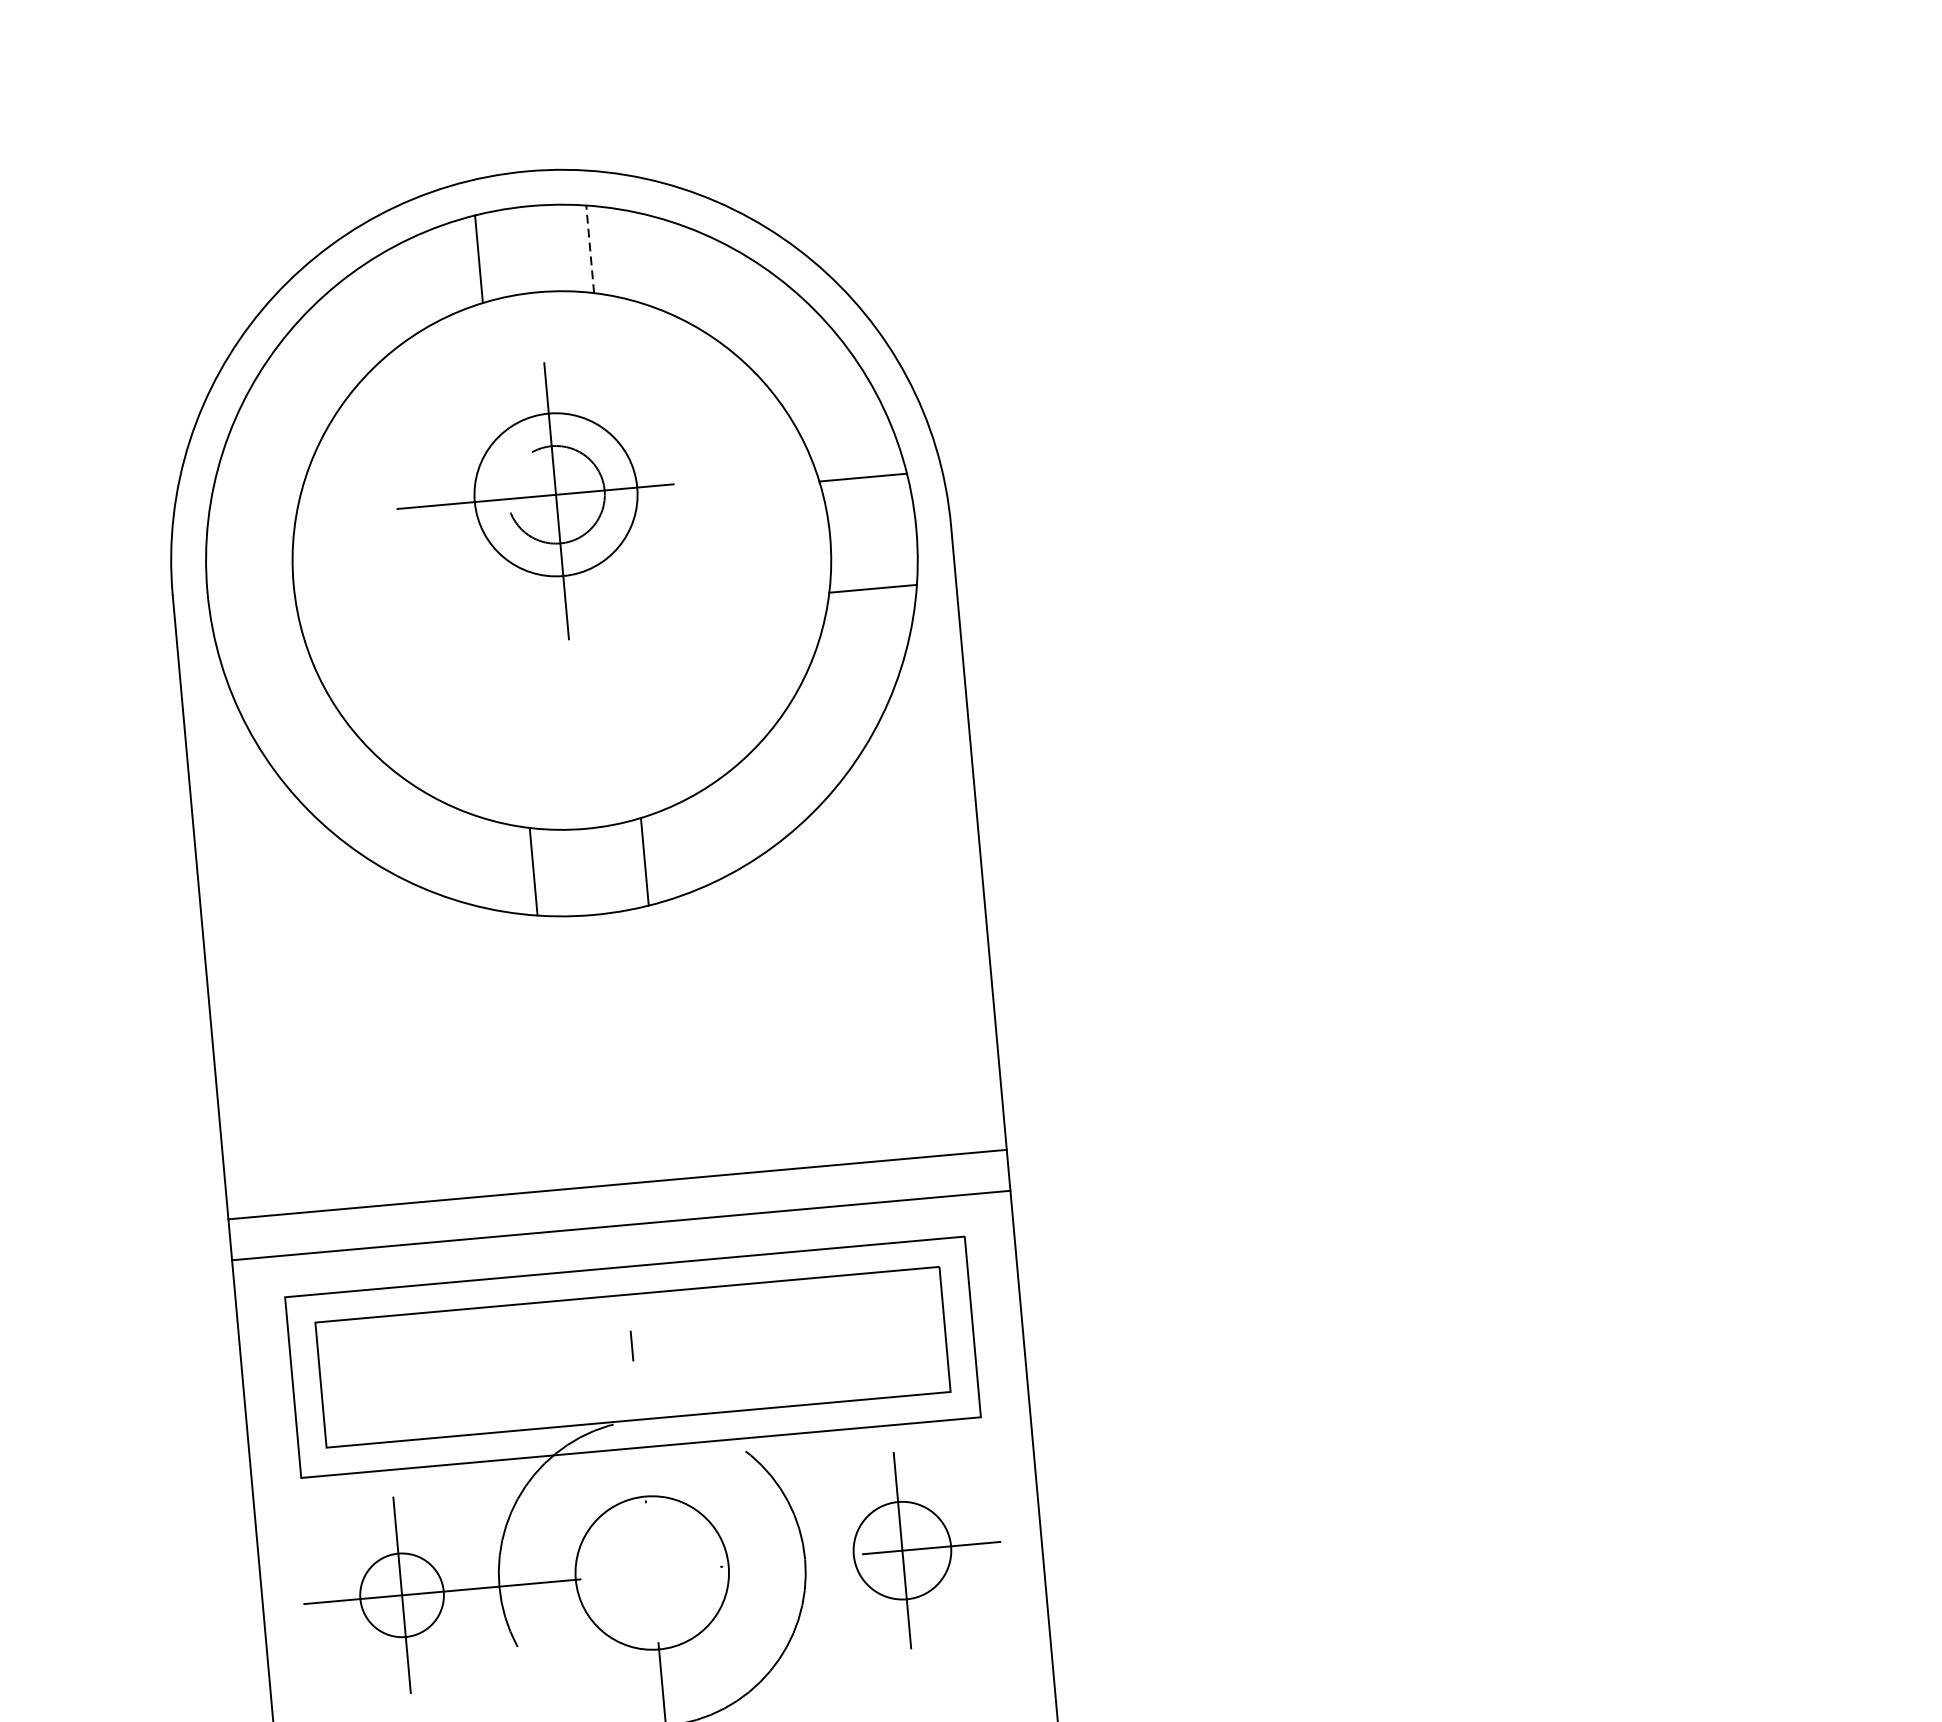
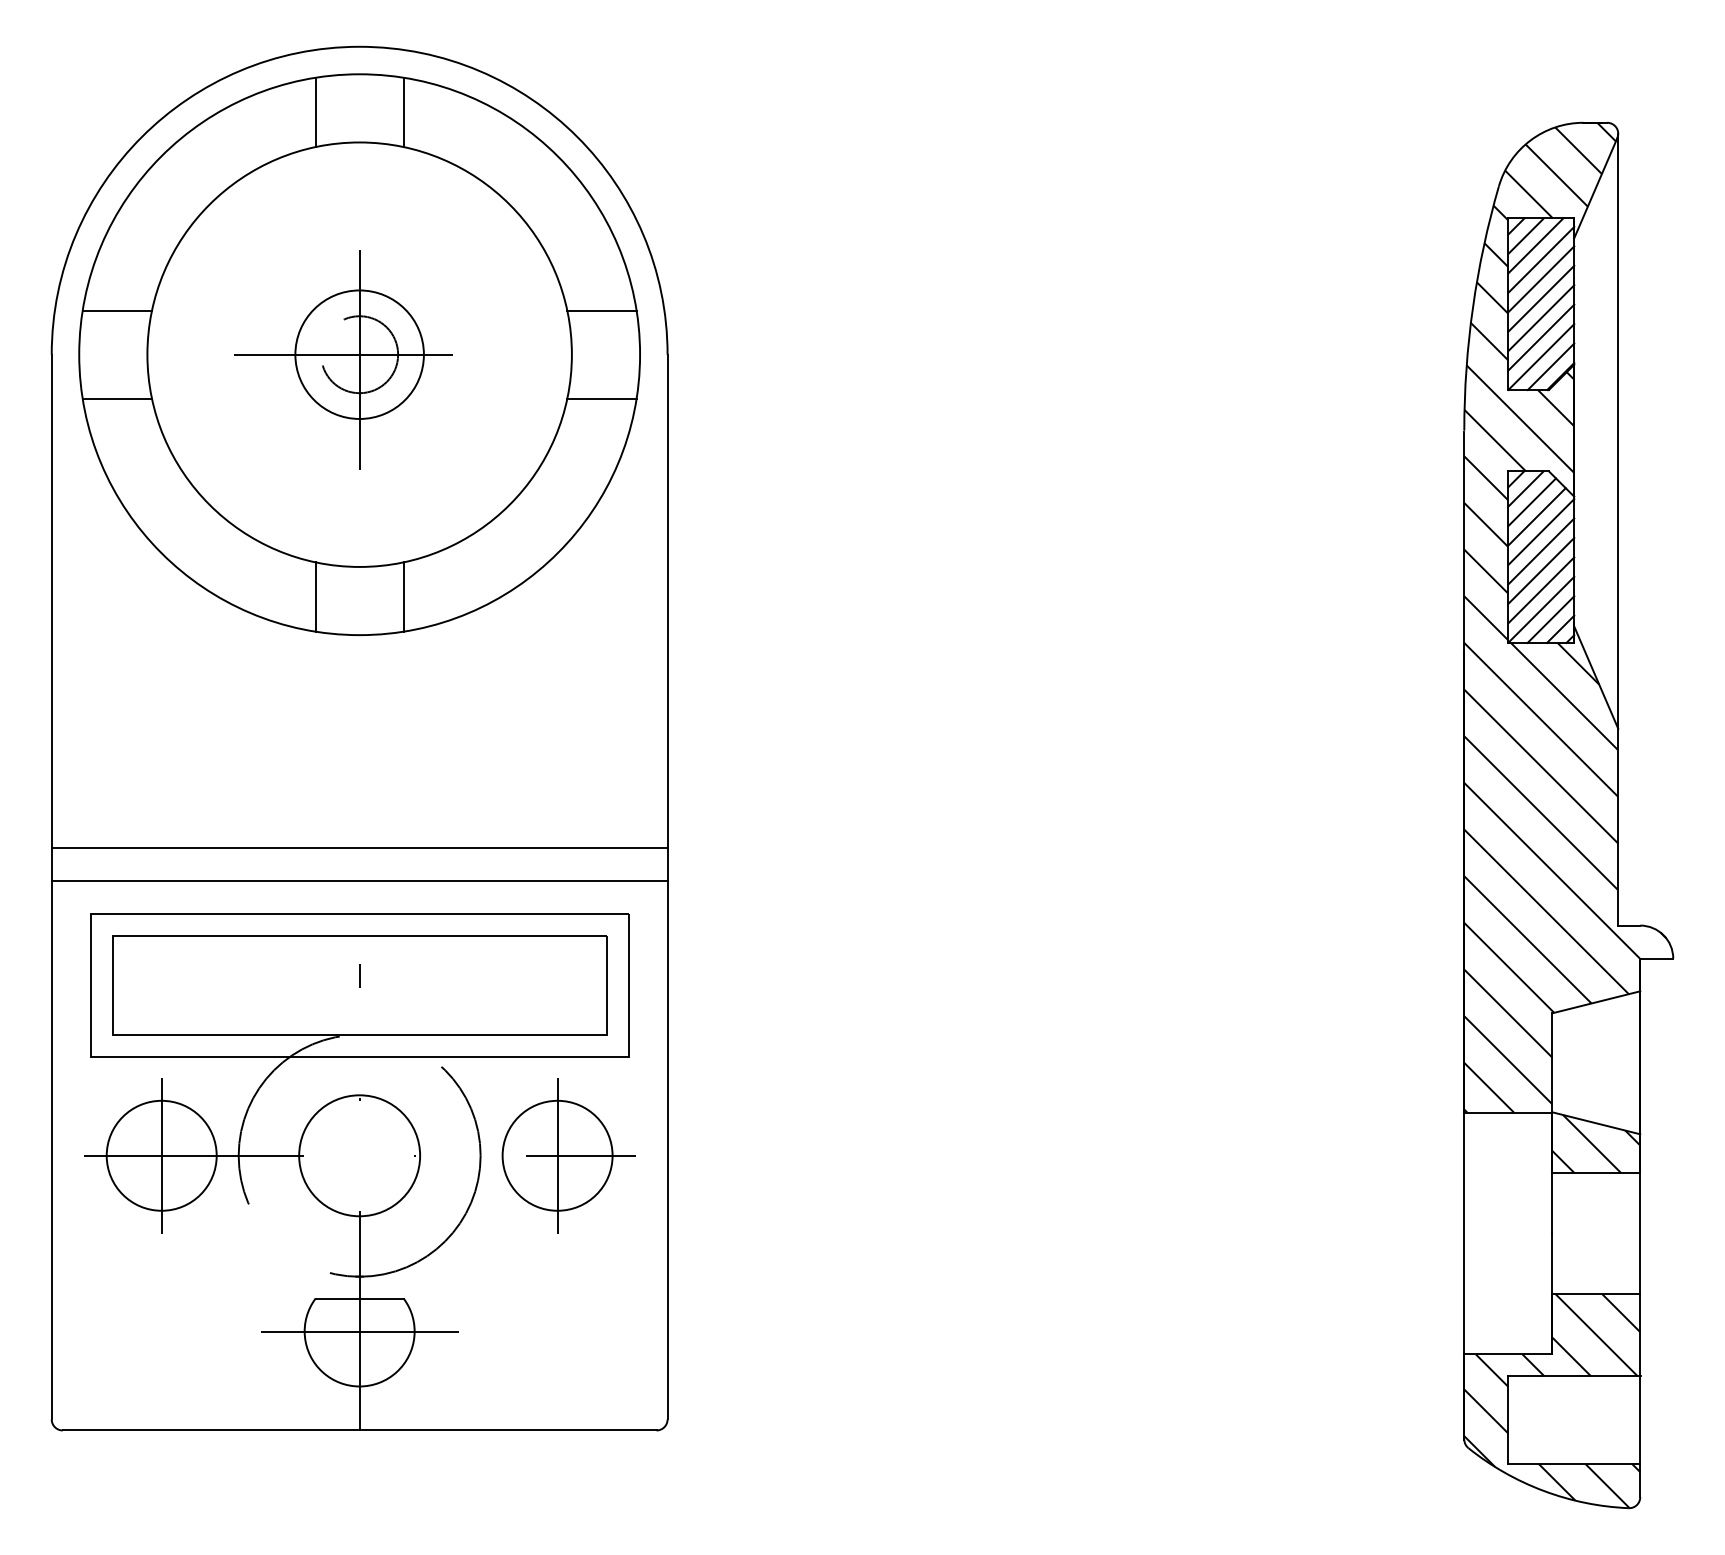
line: (589, 249) -> (403, 112), dashed -> solid
part: (536, 502) -> (343, 359), moved
line: (250, 531) -> (117, 310), added
line: (260, 643) -> (117, 398), added
circle: (902, 1550) -> (557, 1155), size x1.43
circle: (401, 1594) -> (161, 1155), size x1.67

